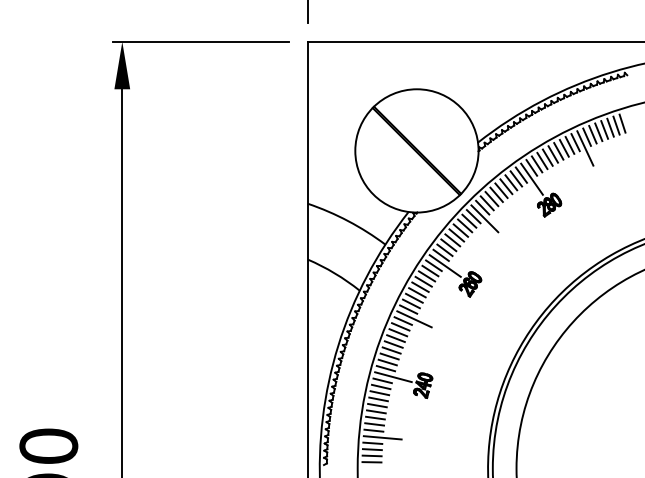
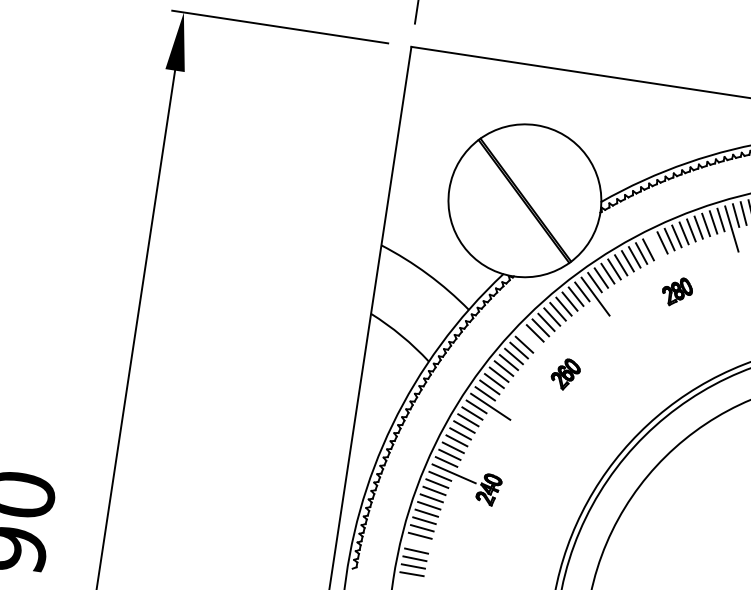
line: (531, 178) -> (660, 255), removed
line: (444, 265) -> (537, 346), removed
line: (382, 437) -> (429, 545), removed

